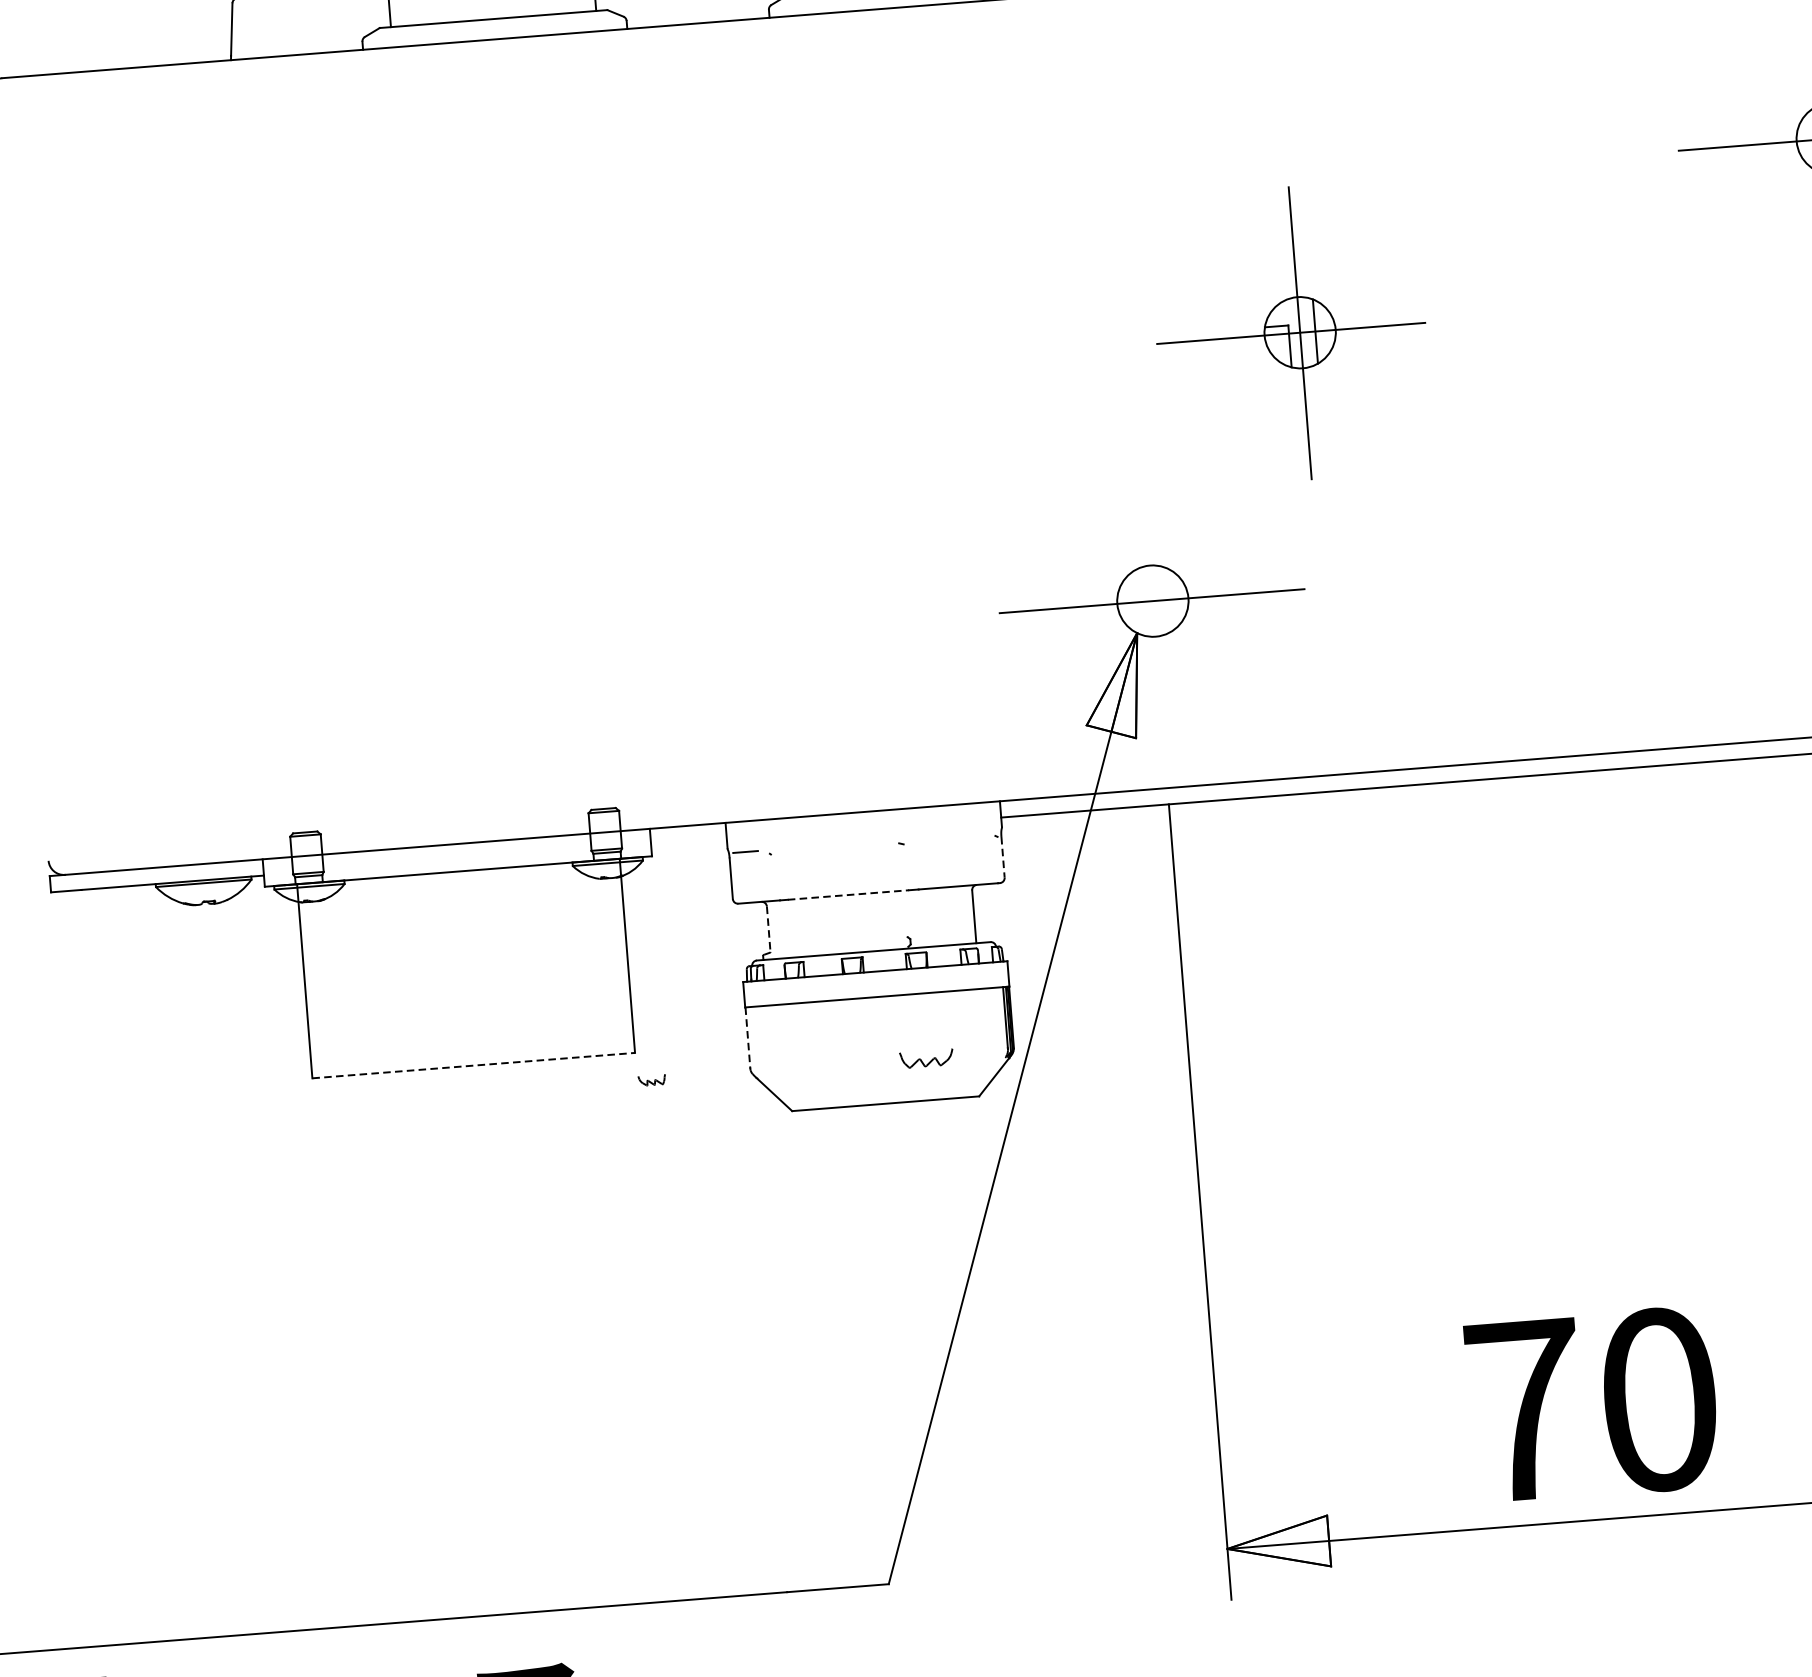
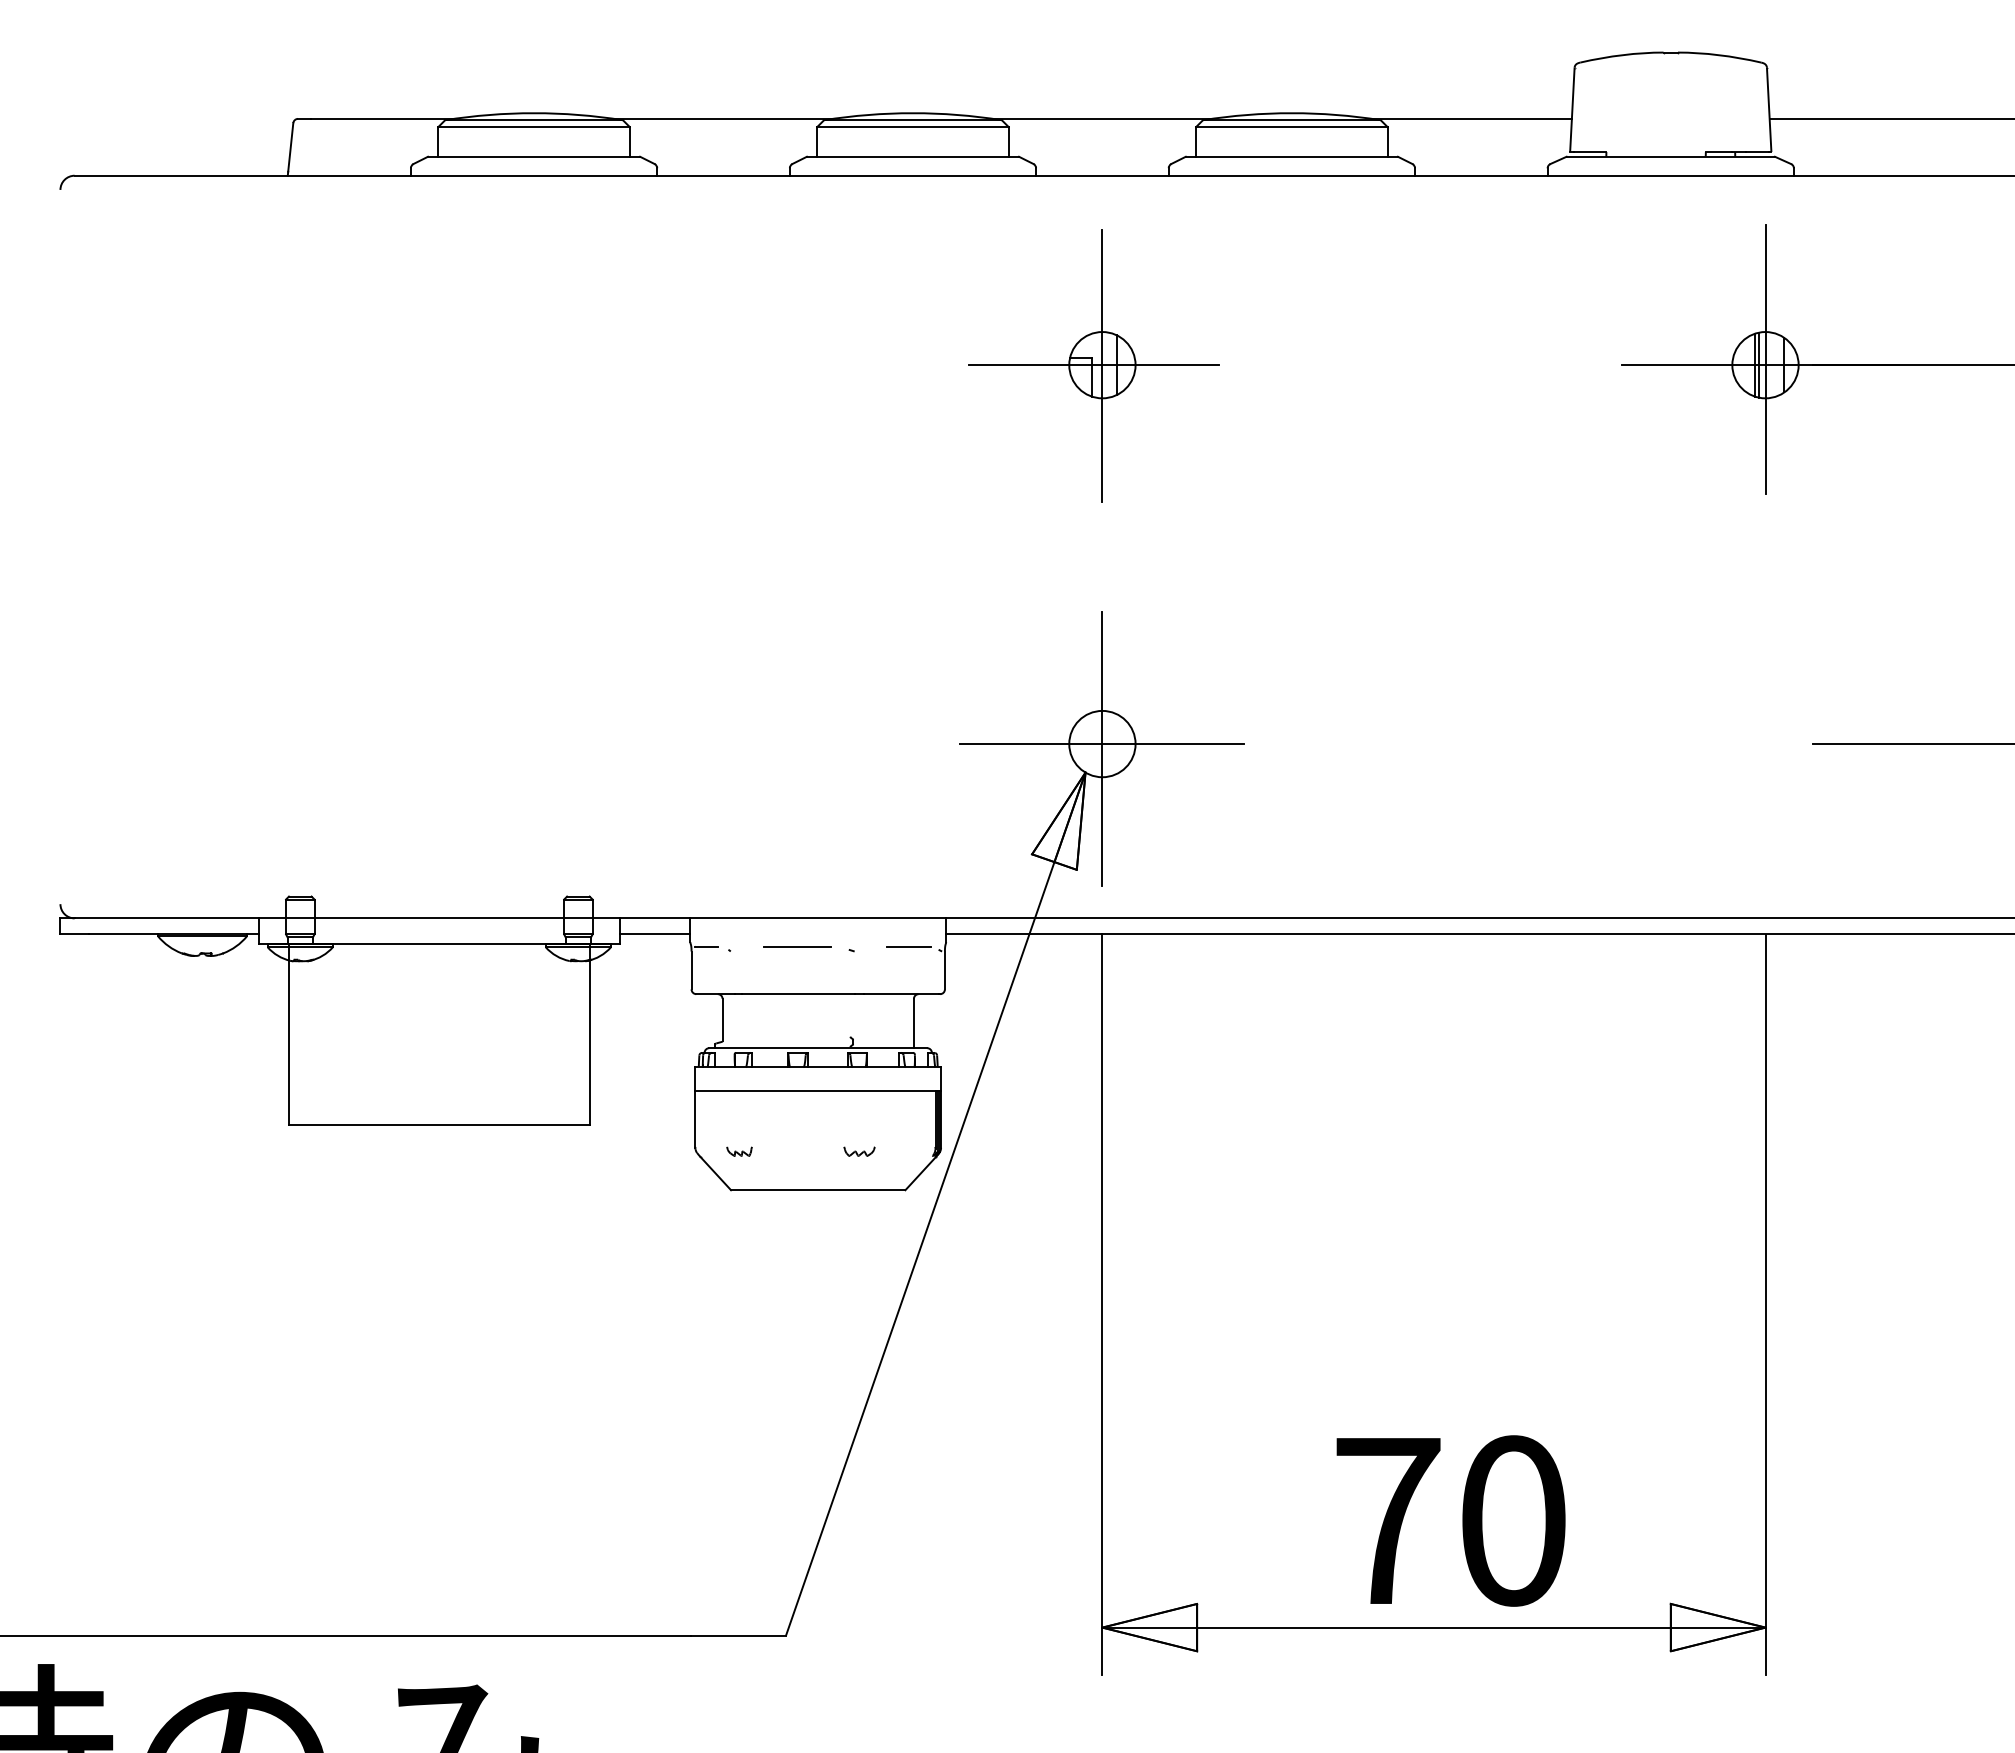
part: (1290, 333) -> (1093, 365), moved
line: (1153, 605) -> (1102, 748), added
line: (961, 834) -> (908, 946), added
line: (688, 842) -> (654, 933), added
line: (841, 844) -> (796, 946), added
line: (1002, 857) -> (944, 970), dashed -> solid
line: (847, 895) -> (798, 994), dashed -> solid
line: (768, 929) -> (722, 1020), dashed -> solid
line: (748, 1038) -> (695, 1119), dashed -> solid
part: (926, 1058) -> (859, 1151), size x0.62
line: (473, 1065) -> (439, 1124), dashed -> solid
part: (652, 1080) -> (739, 1151), moved

